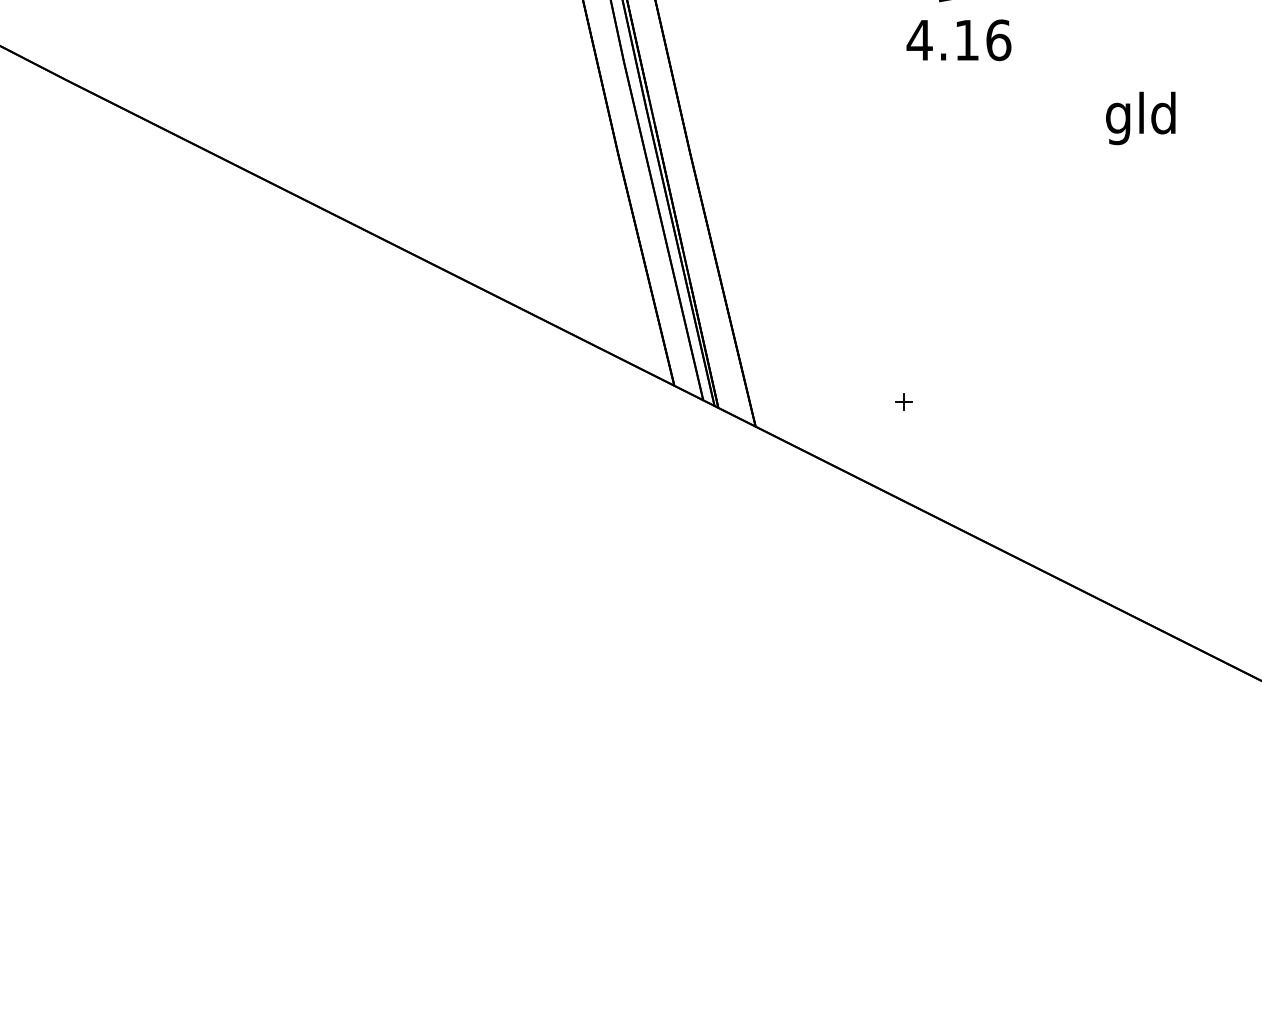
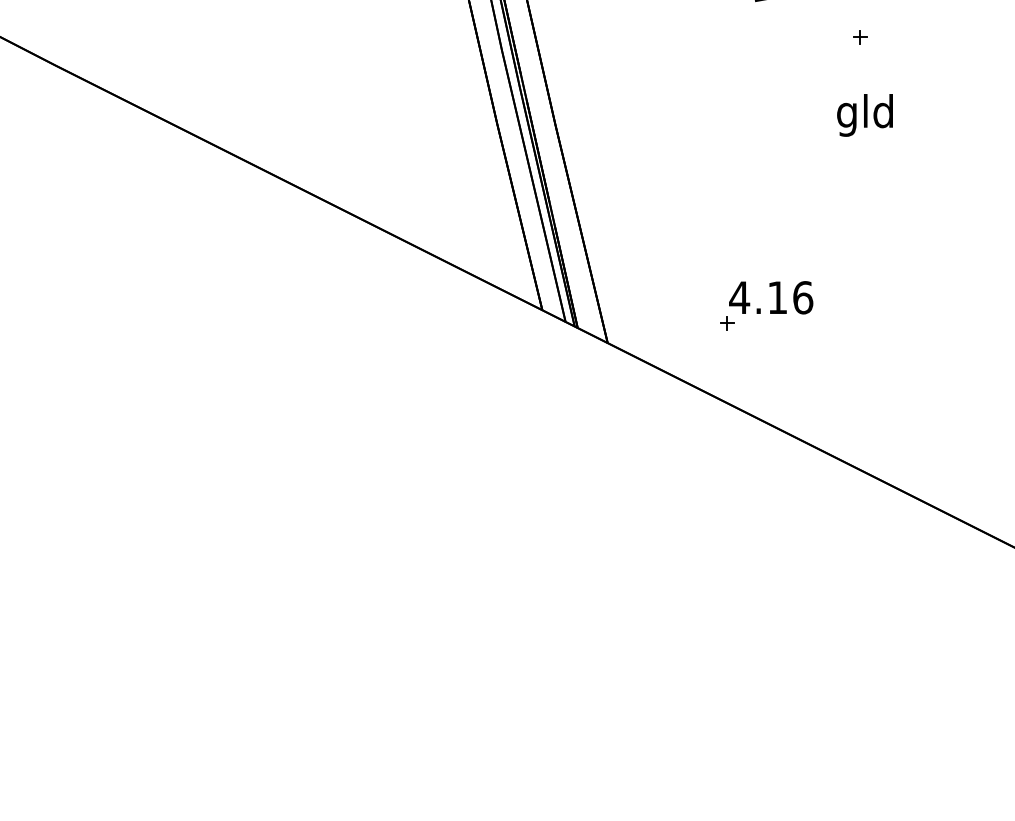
text: (958, 40) -> (770, 297), moved
part: (1069, 45) -> (860, 36), added
text: (1140, 118) -> (864, 115), moved

